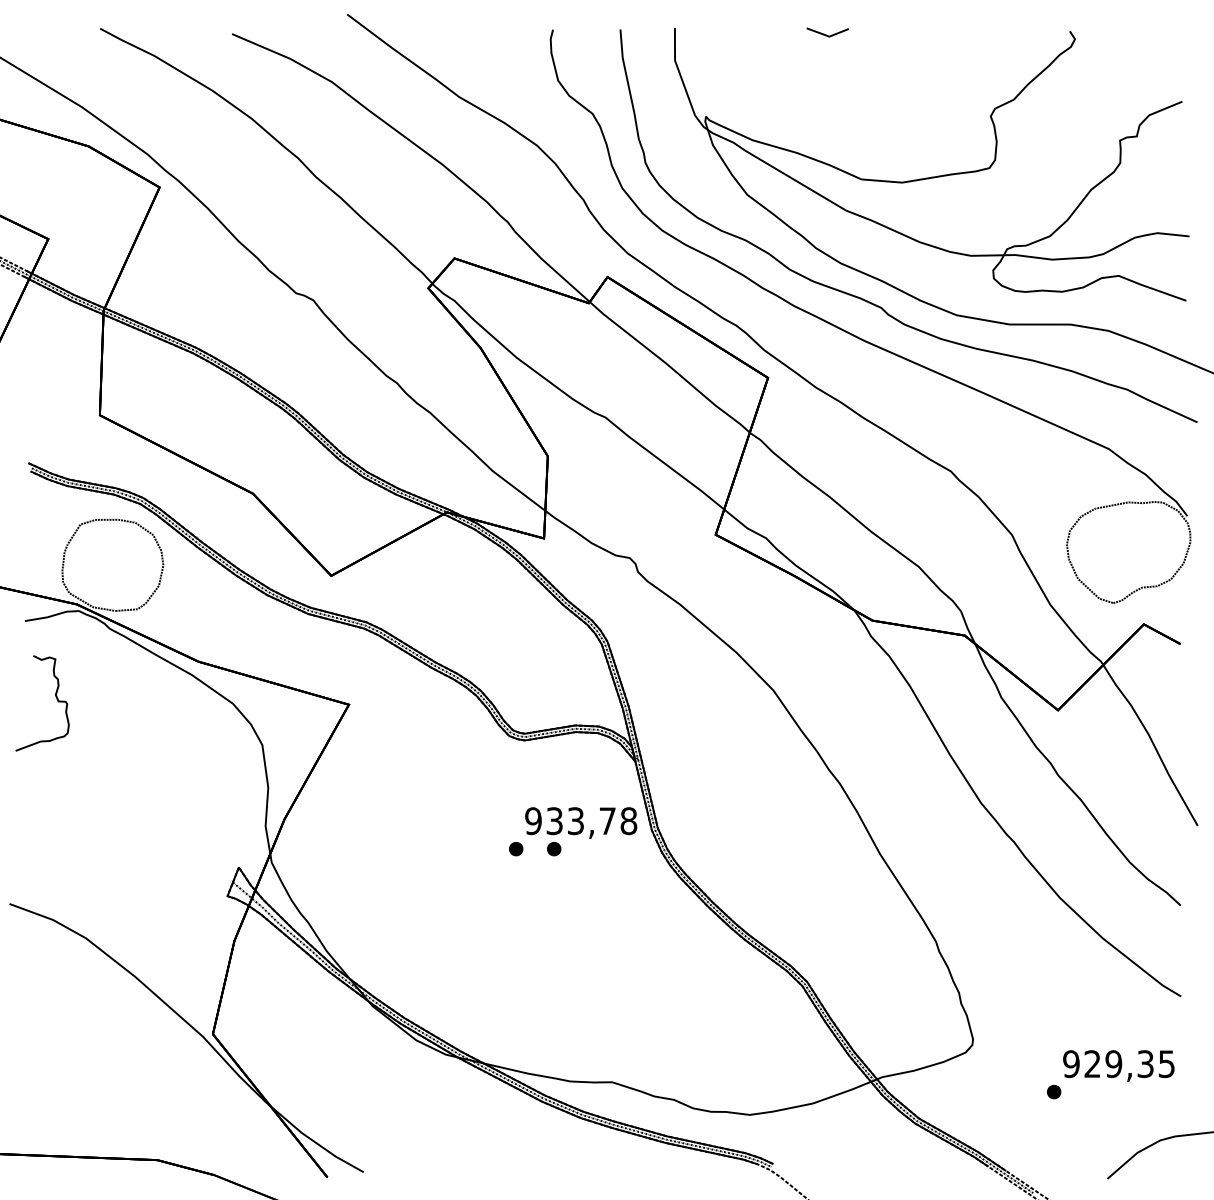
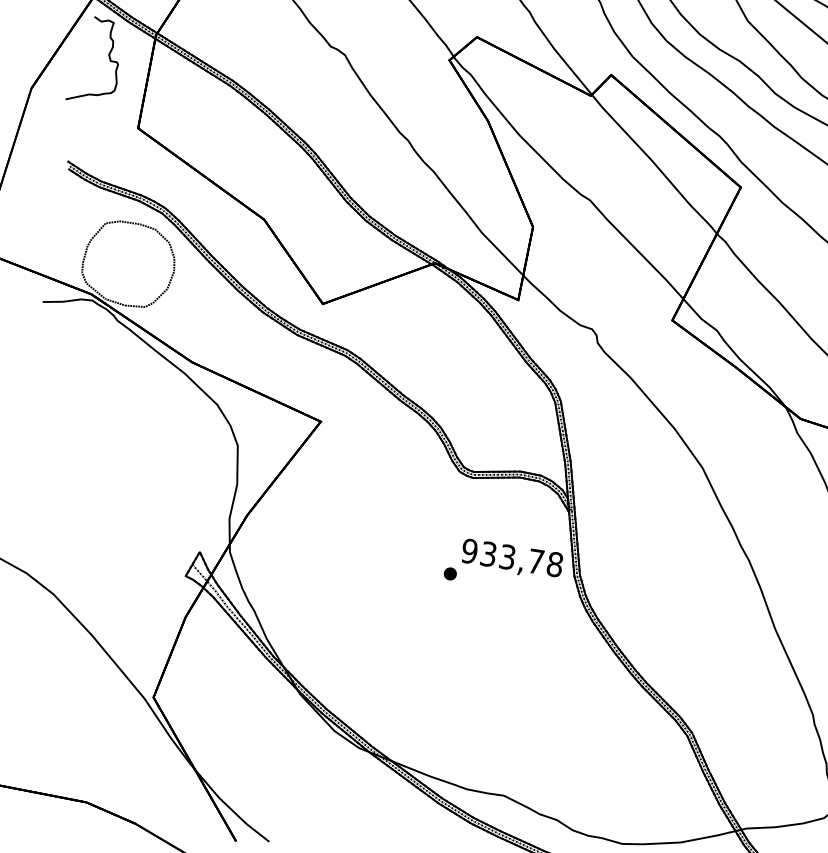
curve: (55, 697) -> (108, 57), moved
part: (554, 849) -> (484, 579), removed

